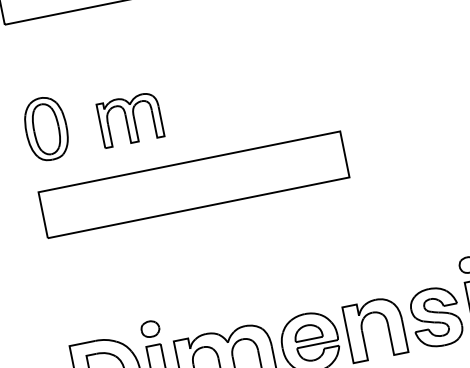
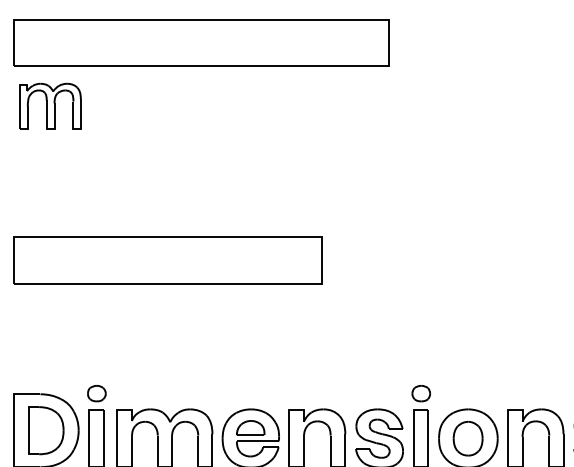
part: (130, 118) -> (50, 105), moved
part: (46, 128) -> (34, 176), removed

